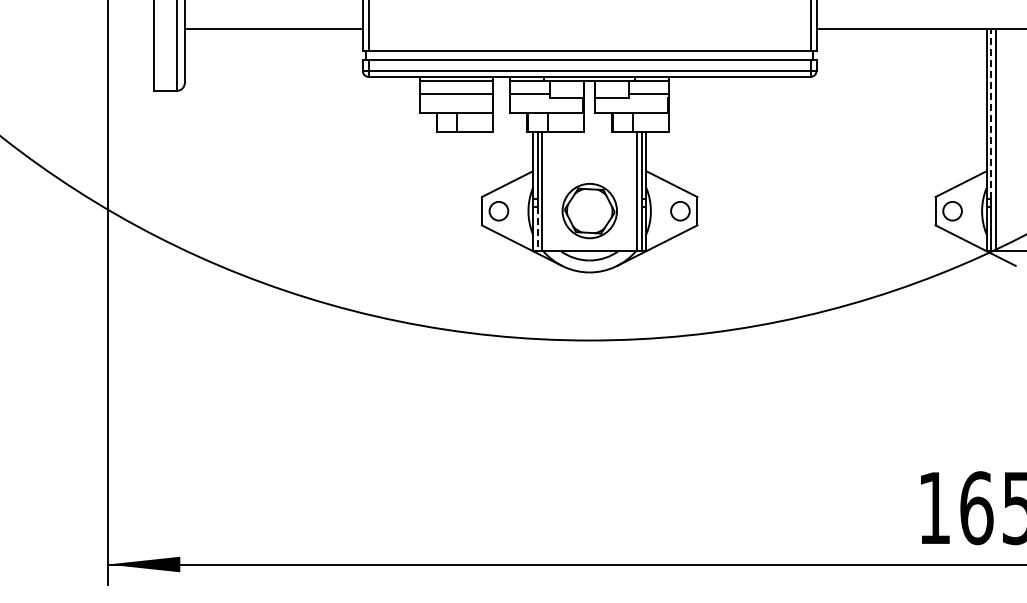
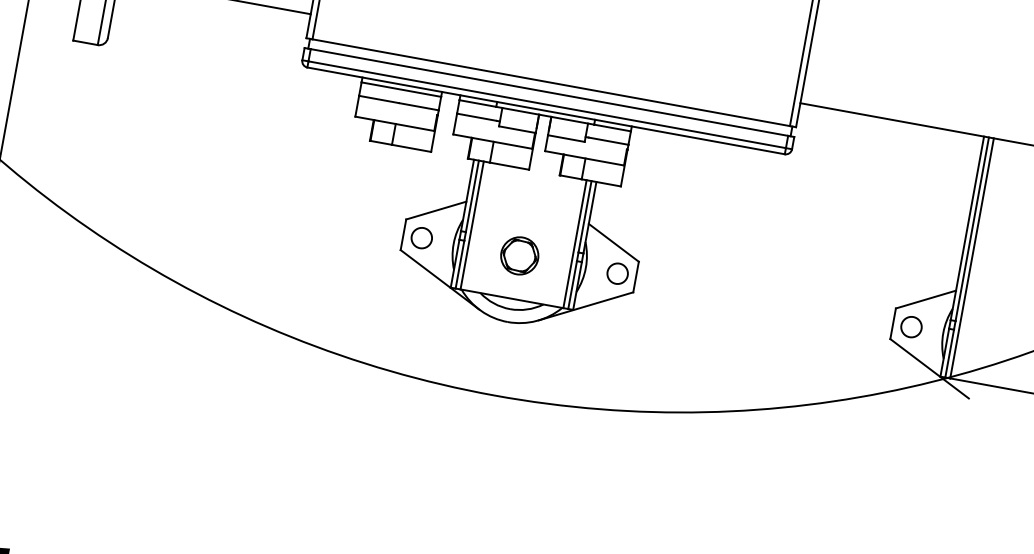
line: (991, 113) -> (972, 229), dashed -> solid
part: (589, 211) -> (519, 256), size x0.62
line: (537, 229) -> (459, 265), dashed -> solid

